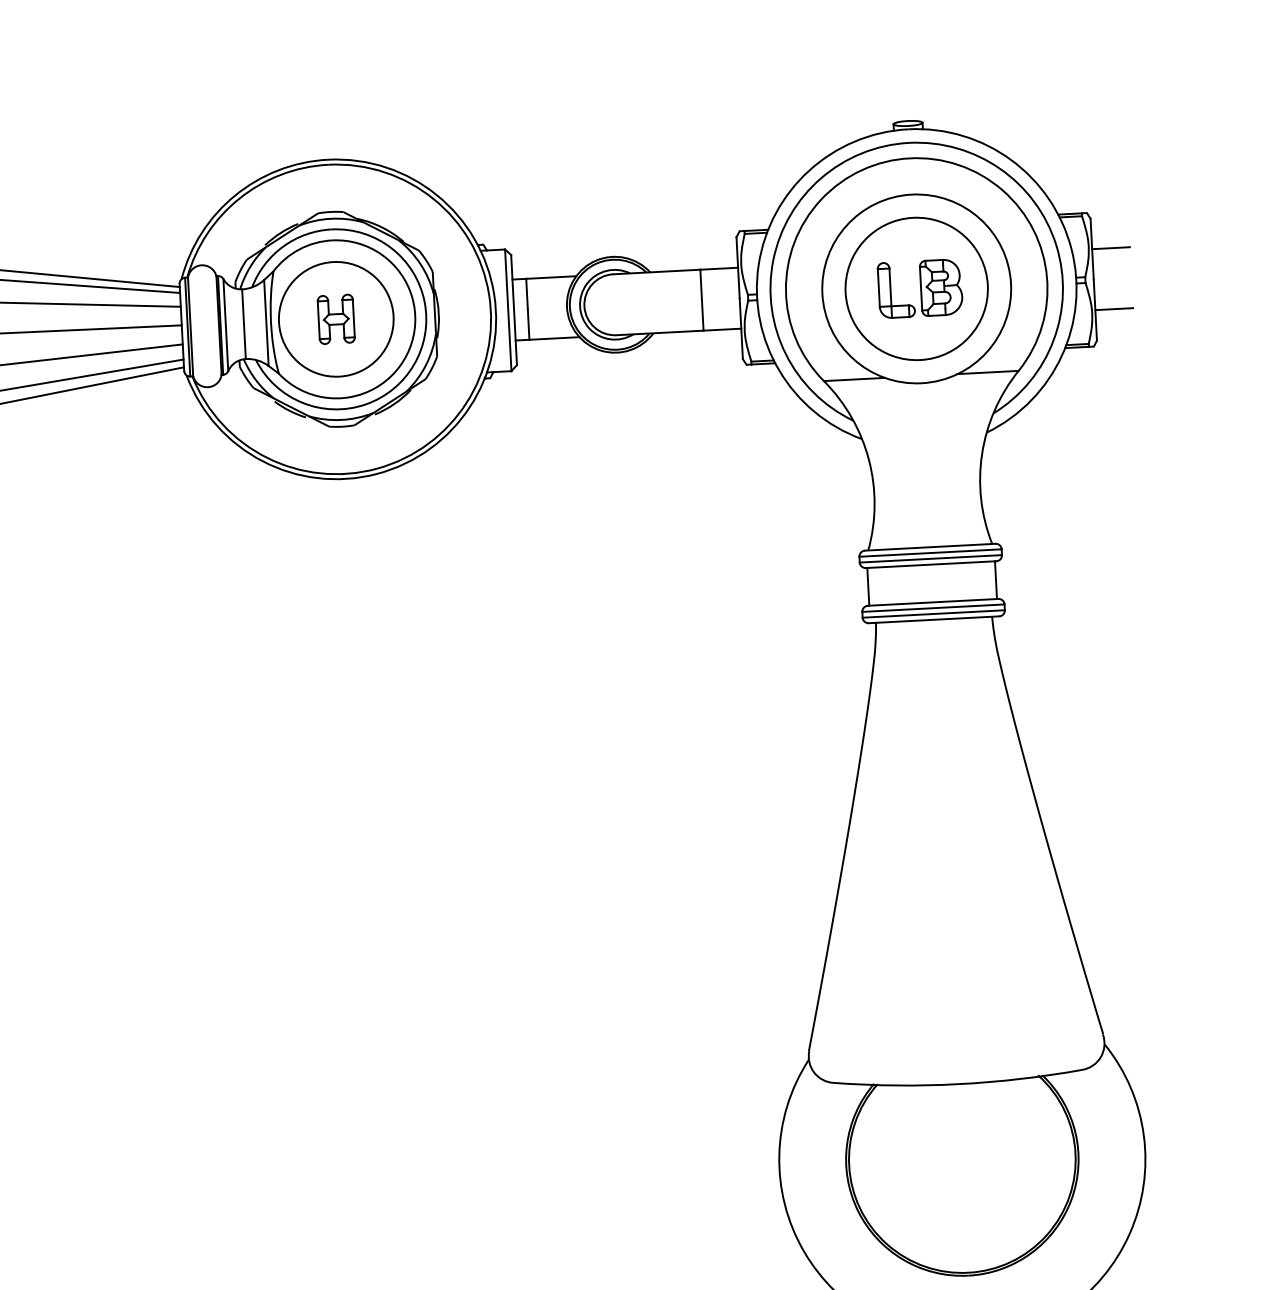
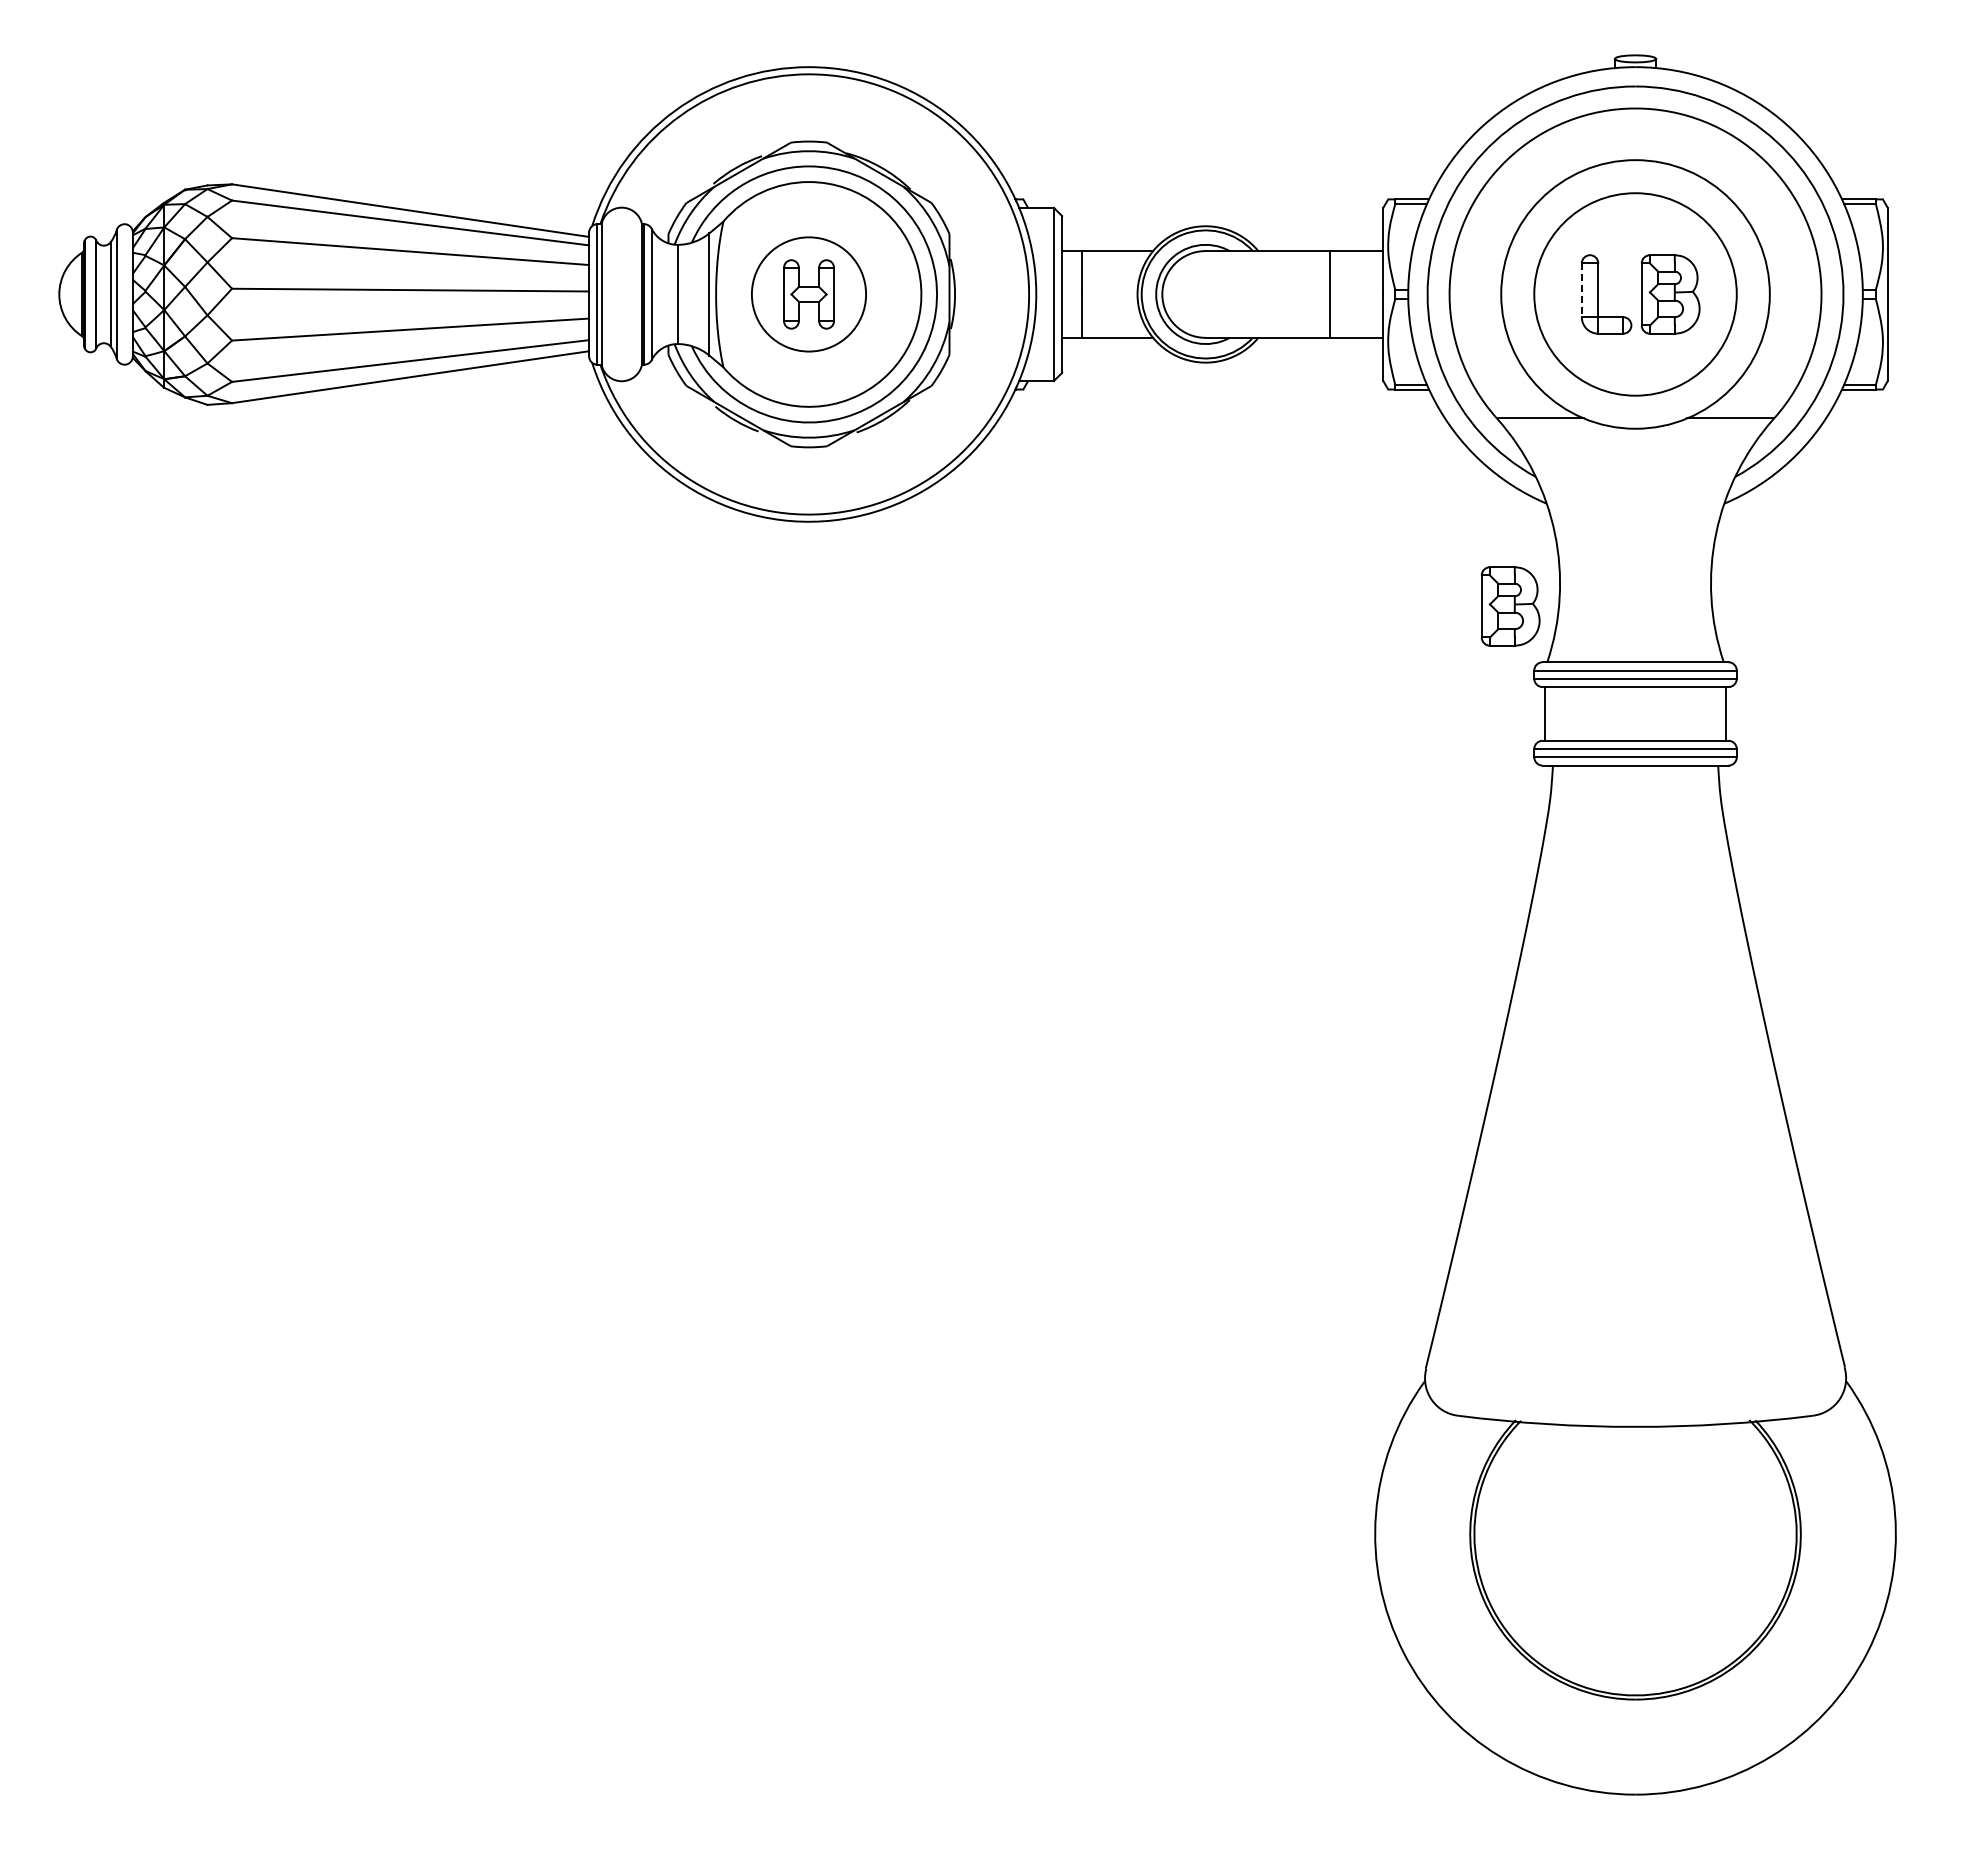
line: (1111, 248) -> (1914, 251), removed
line: (878, 288) -> (1581, 290), solid -> dashed
line: (1114, 308) -> (1914, 337), removed
circle: (335, 319) -> (808, 294), size x0.7
part: (840, 512) -> (1510, 606), added

